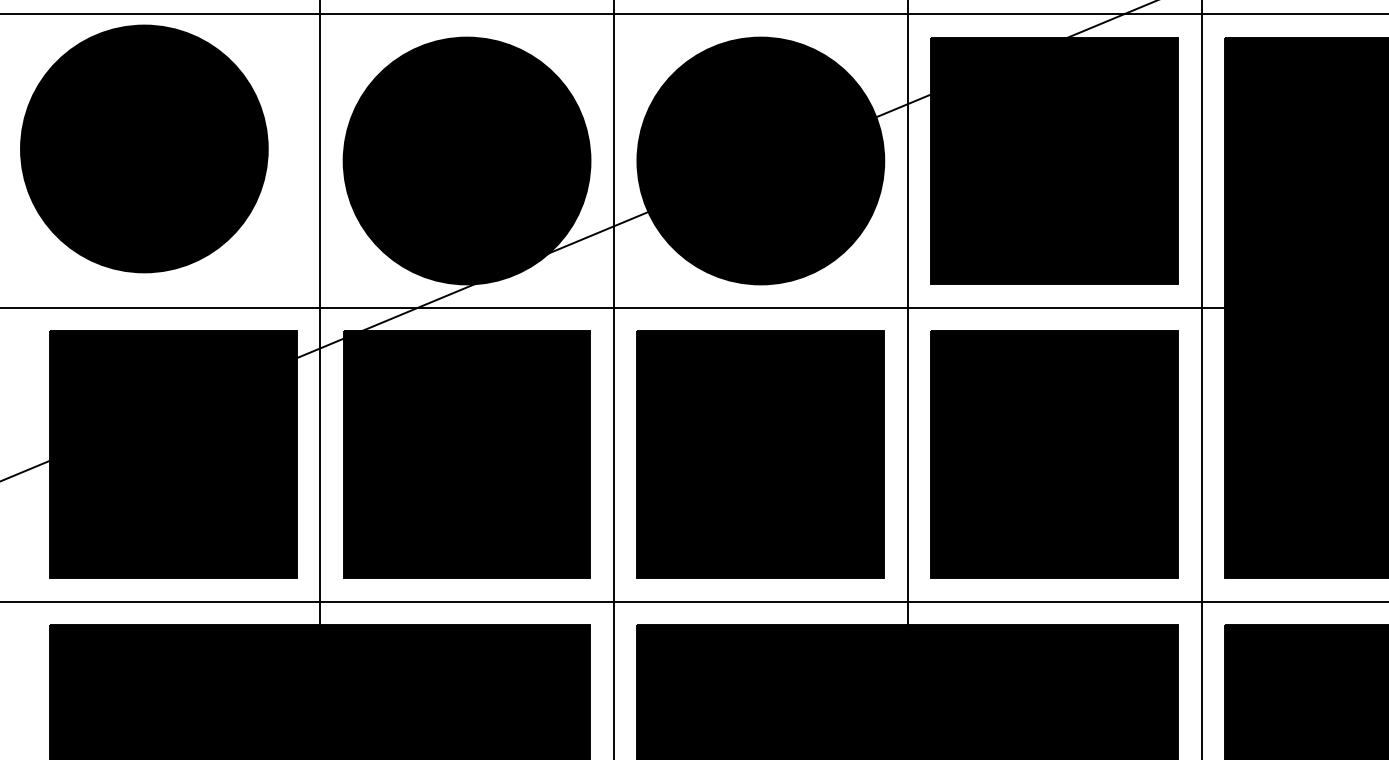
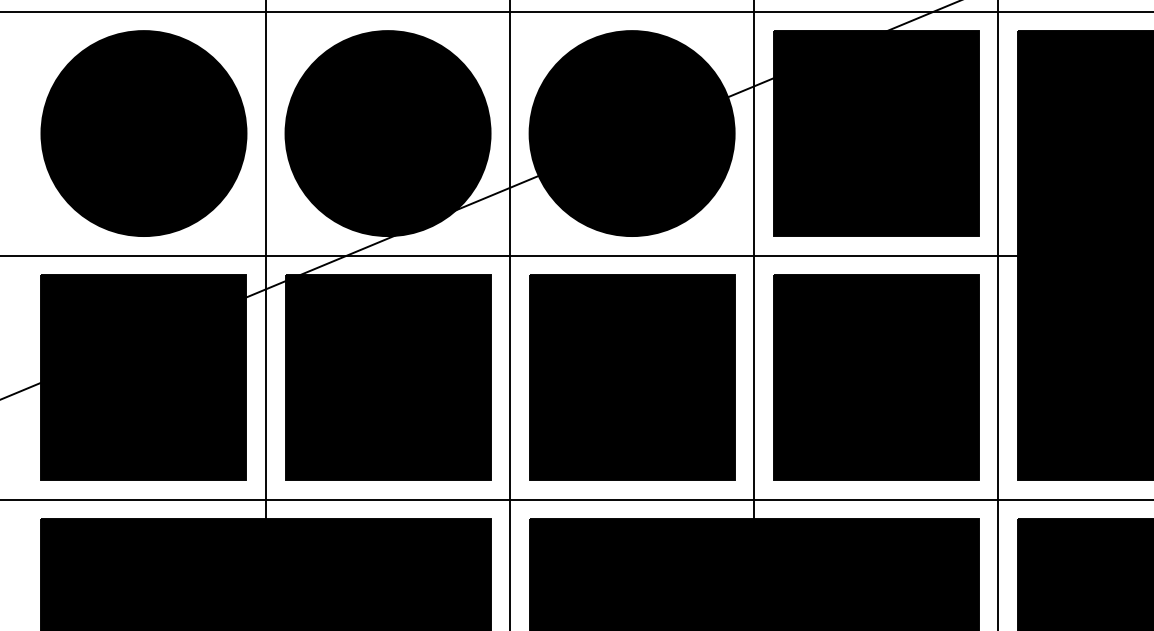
part: (143, 148) -> (143, 133), moved

